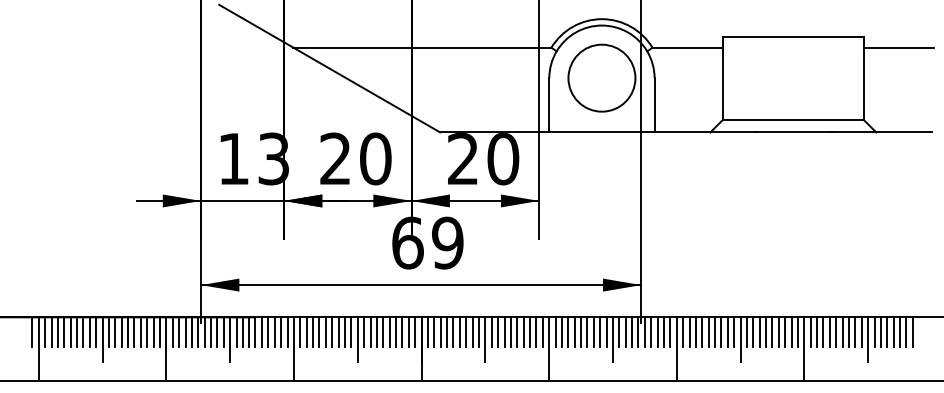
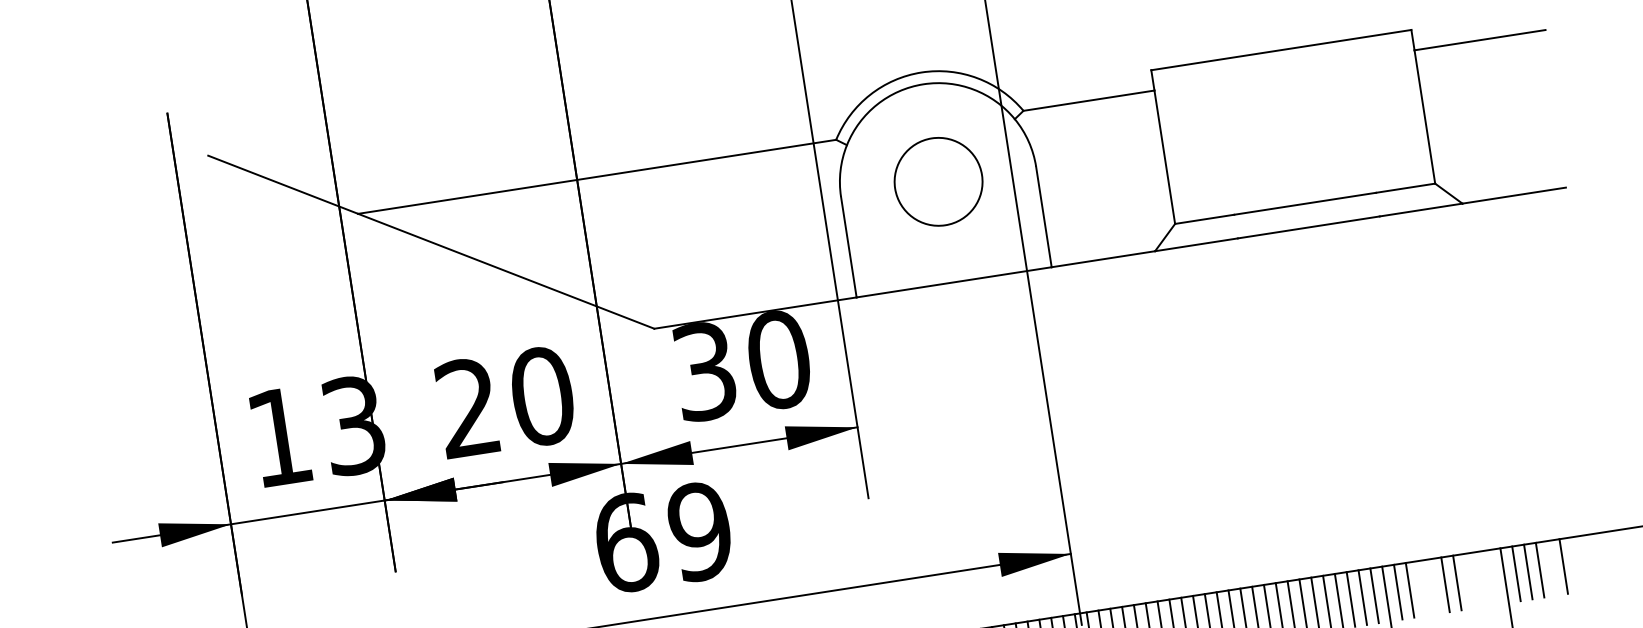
circle: (601, 77) -> (937, 180), size x0.7
text: (463, 159) -> (705, 372), 20 -> 30
line: (823, 331) -> (1421, 587), removed
line: (829, 331) -> (1432, 585), removed
line: (849, 331) -> (1469, 580), removed
line: (855, 331) -> (1481, 578), removed
line: (861, 331) -> (1492, 576), removed
line: (893, 331) -> (1551, 567), removed
line: (906, 331) -> (1575, 563), removed
line: (912, 331) -> (1586, 562), removed

